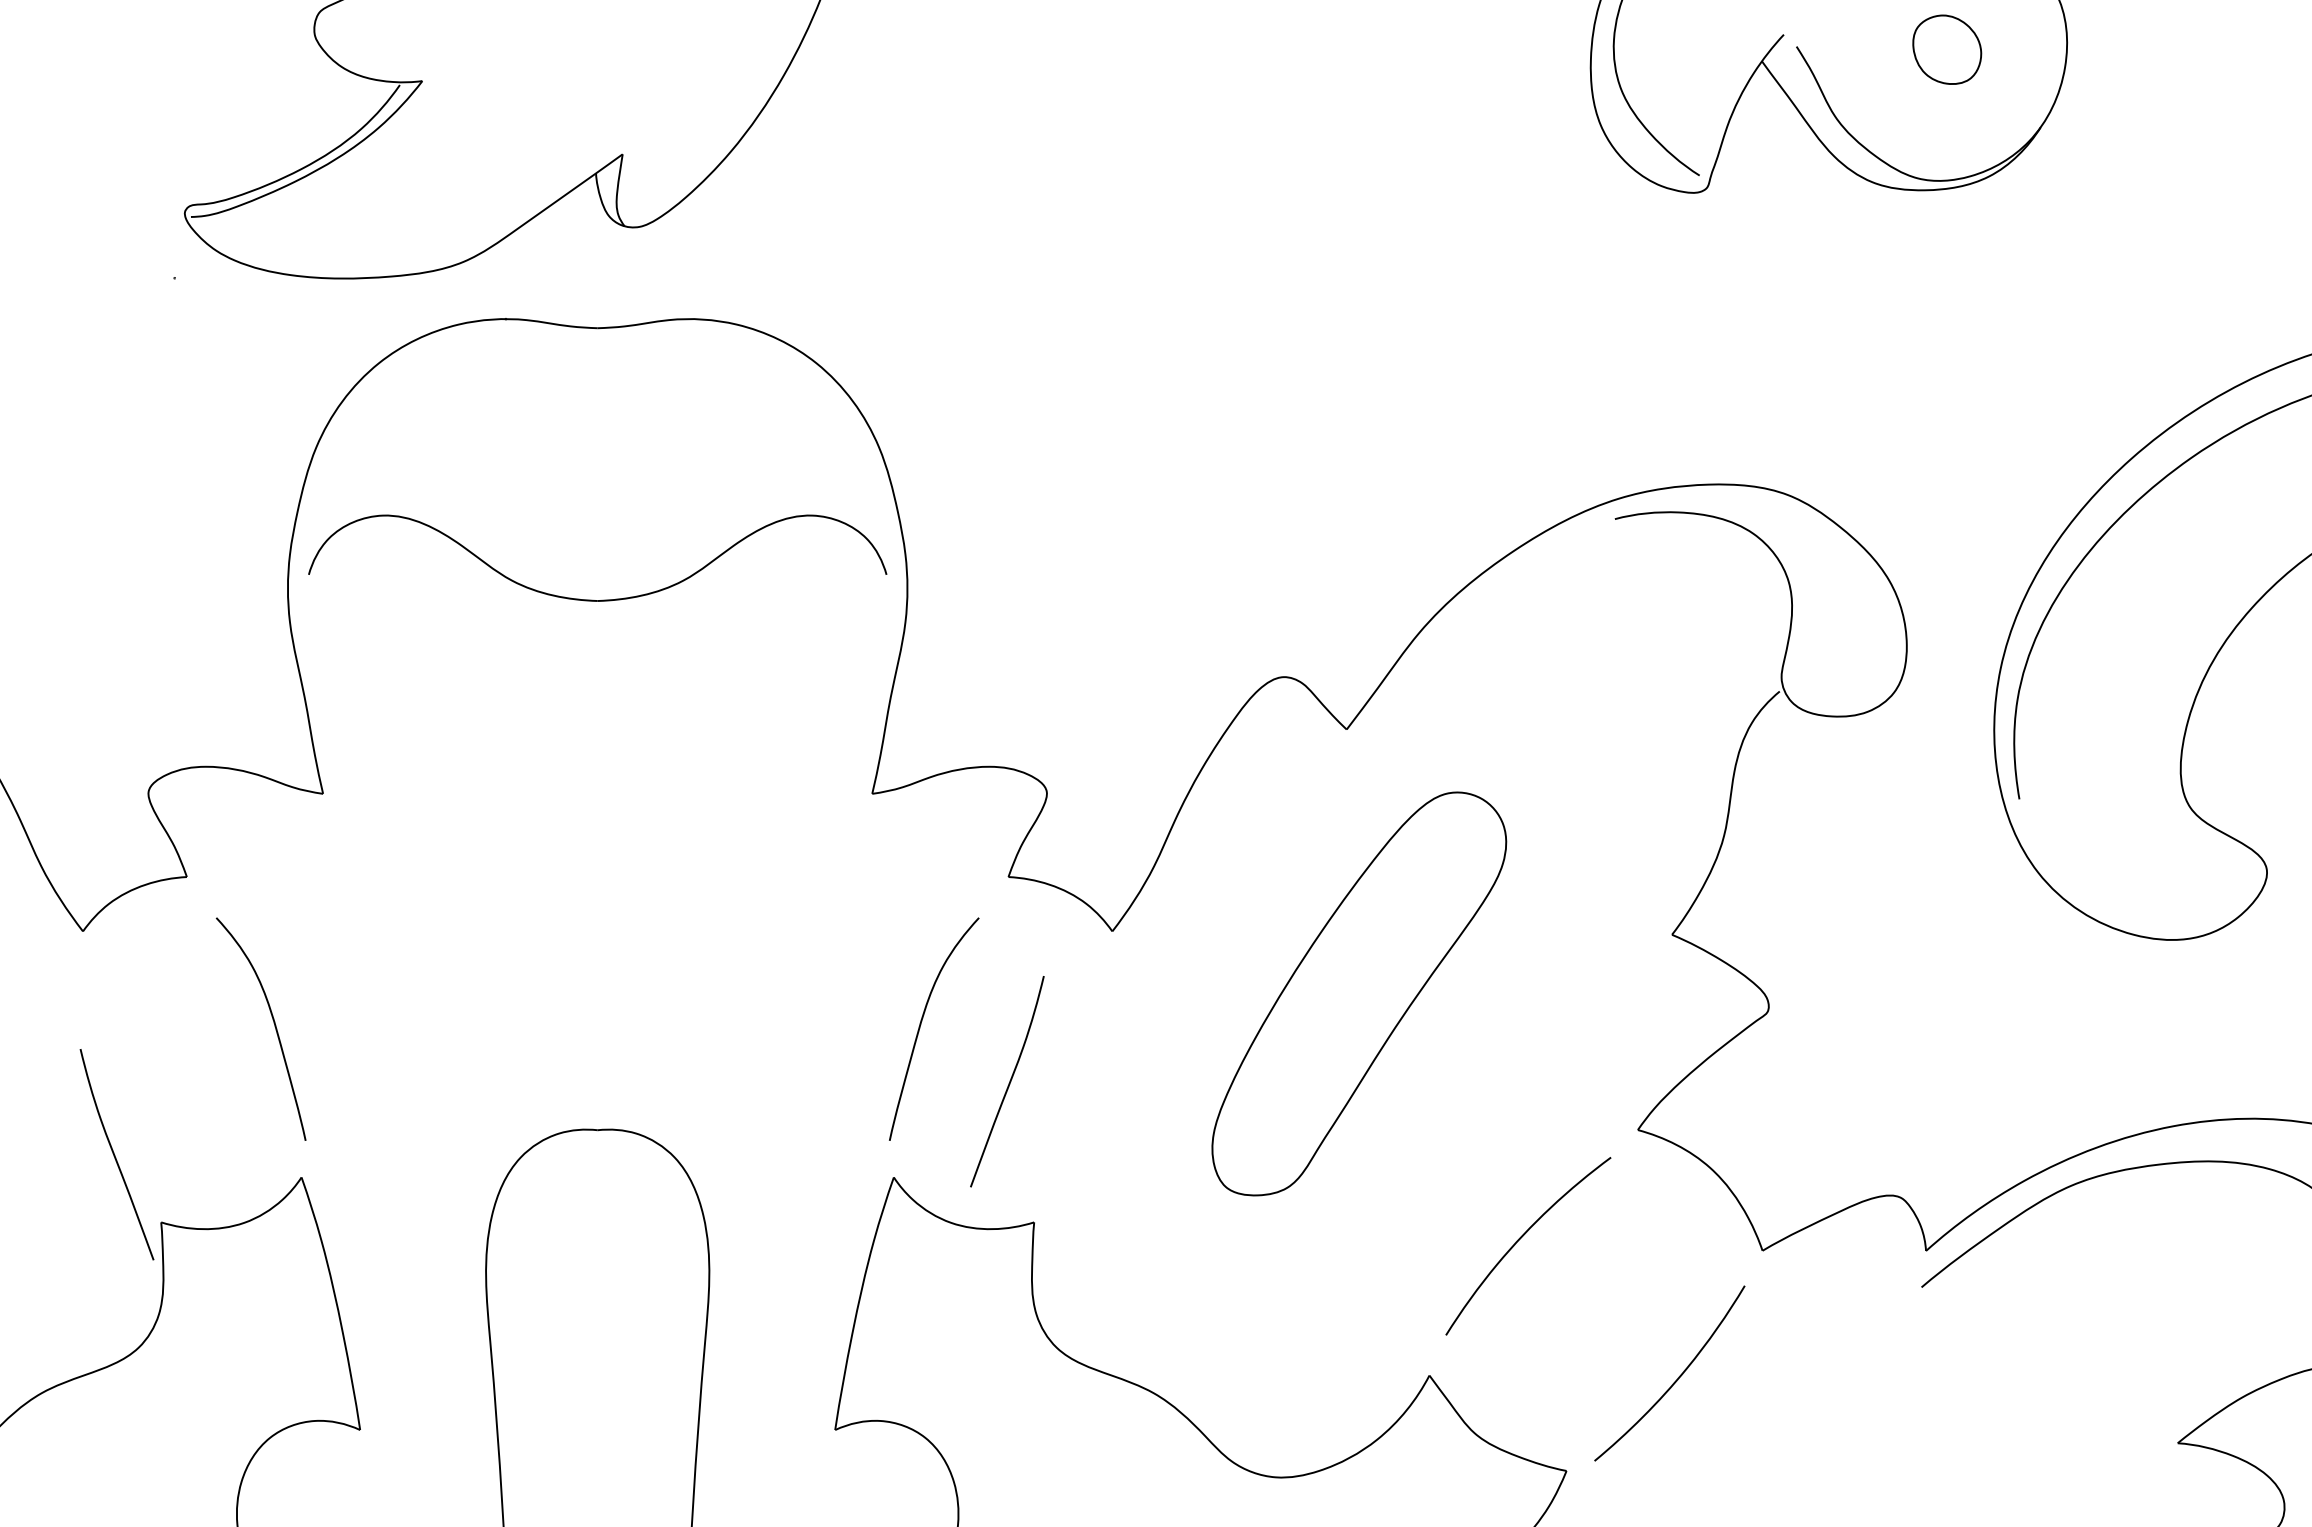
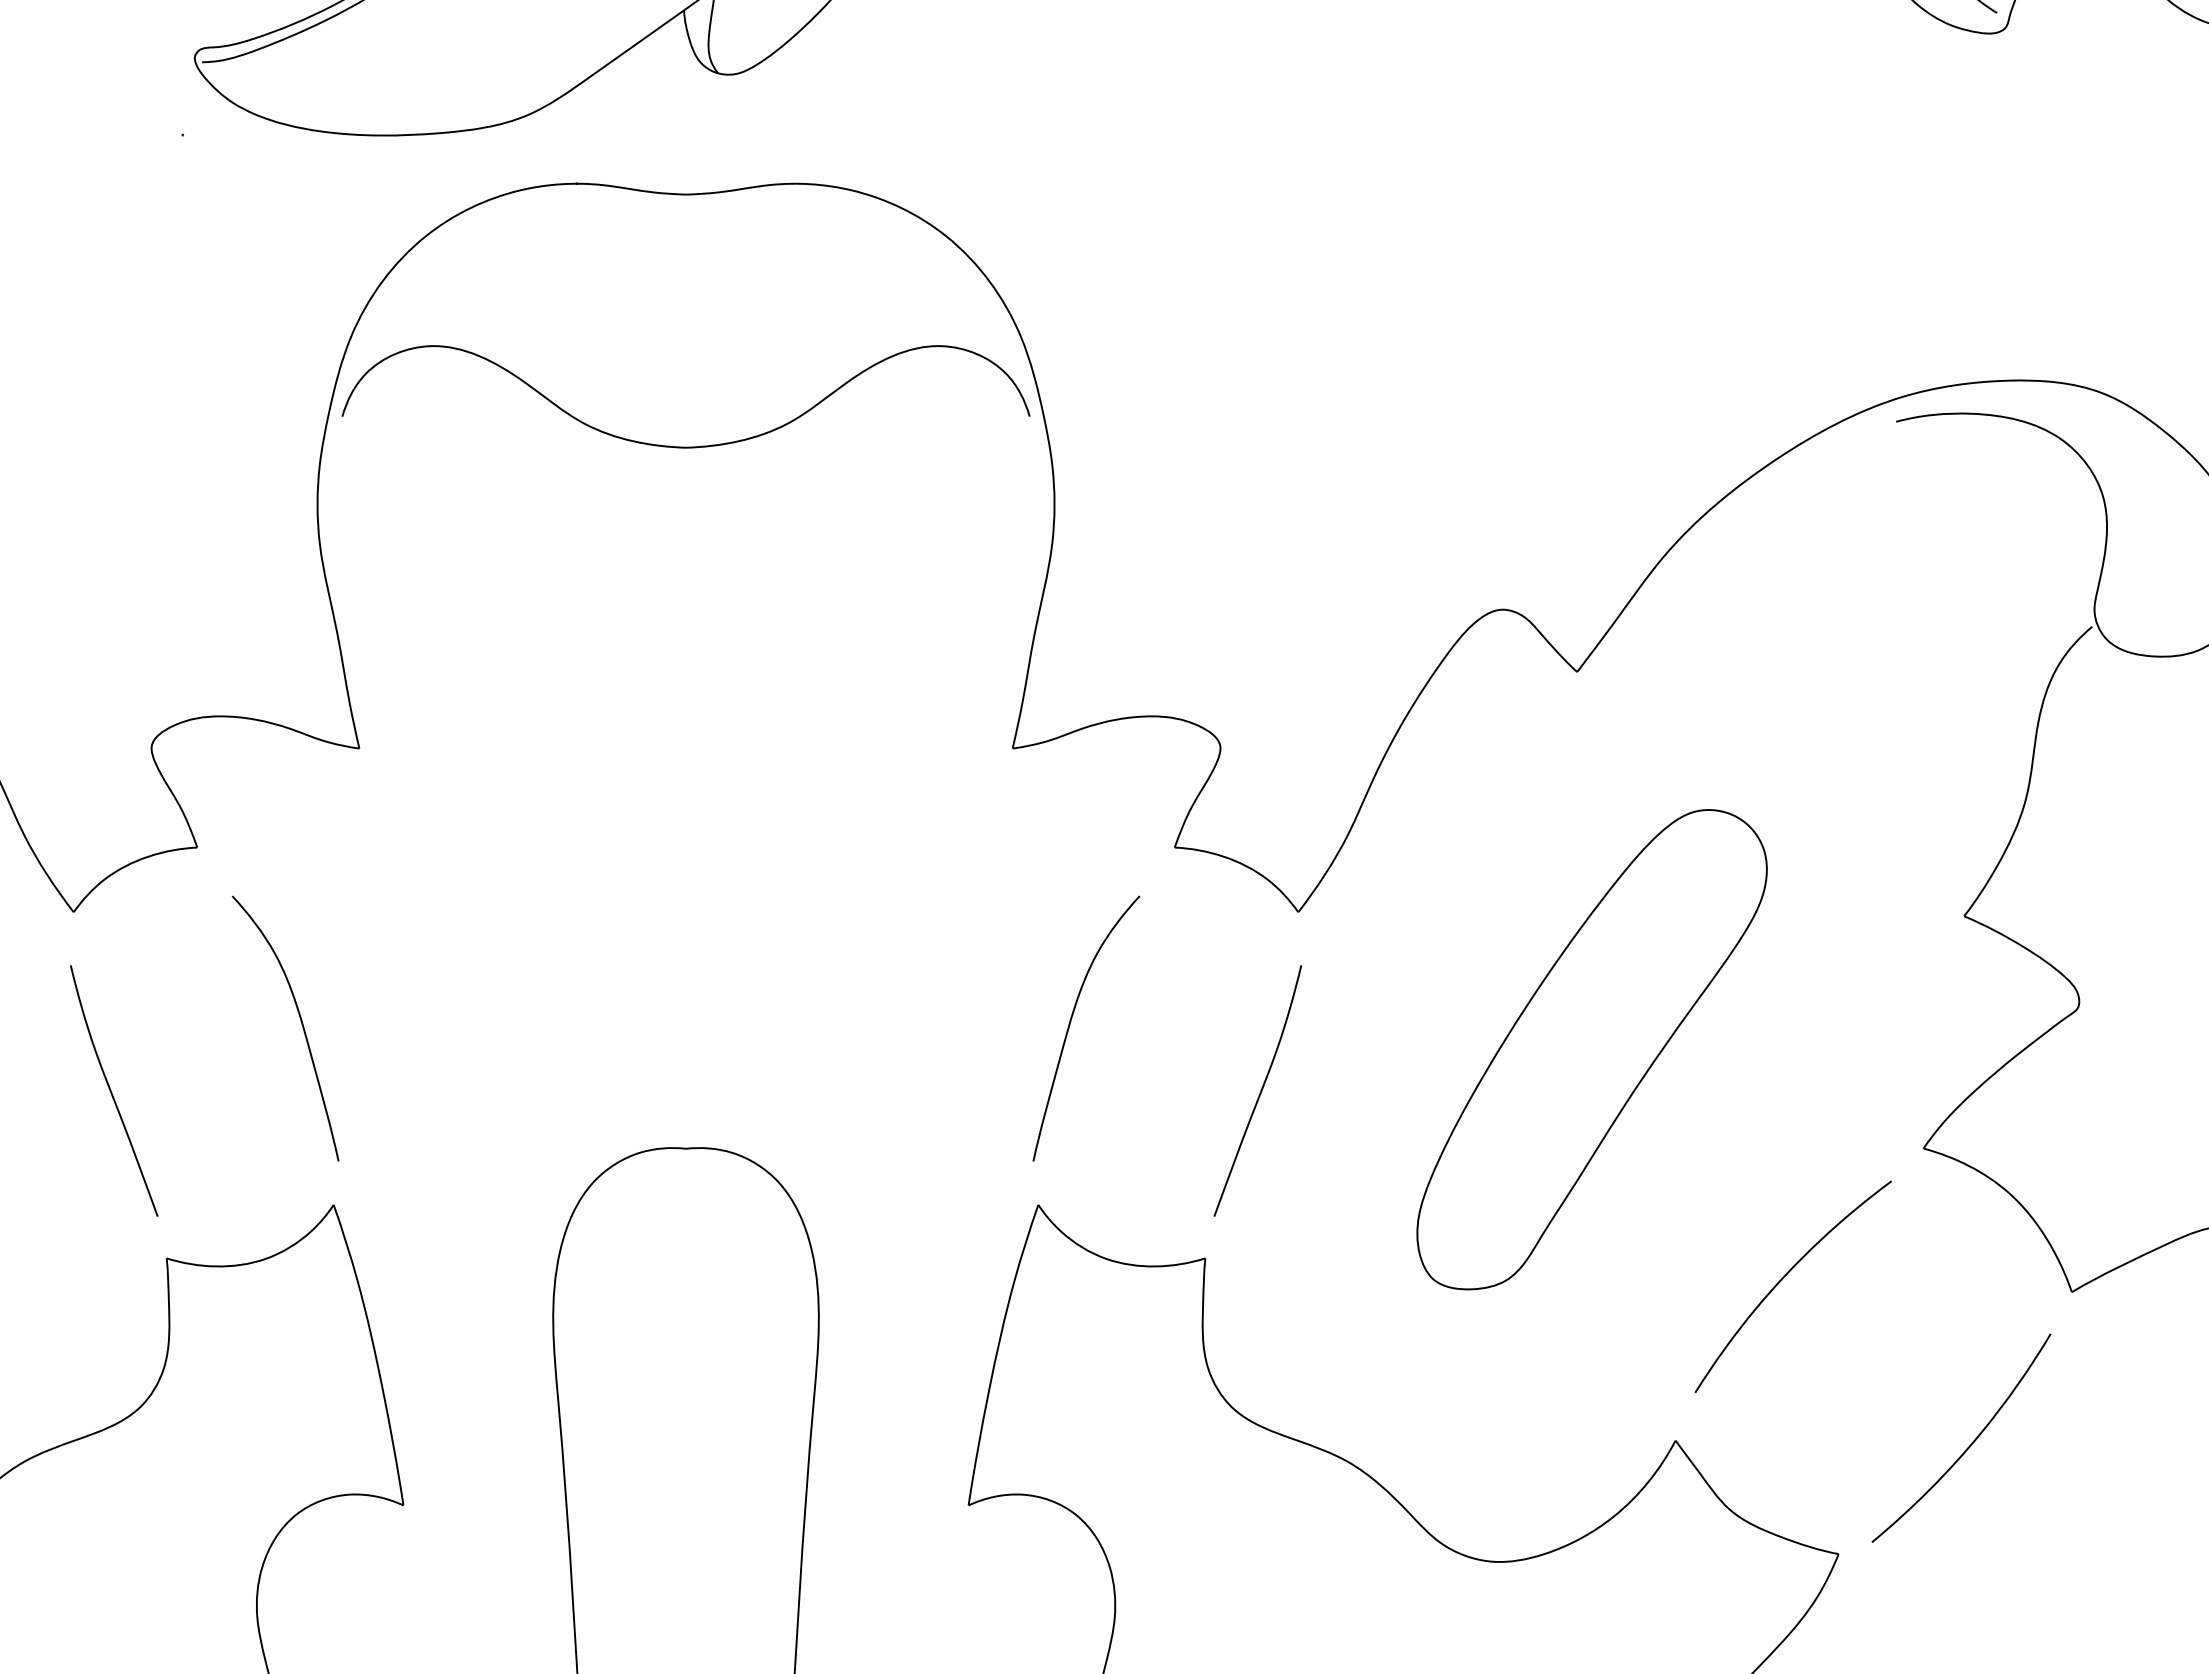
part: (592, 599) -> (679, 445), moved
part: (1359, 993) -> (1592, 1049), moved
curve: (1009, 1081) -> (1260, 1090), moved
curve: (115, 1155) -> (112, 1091), moved

